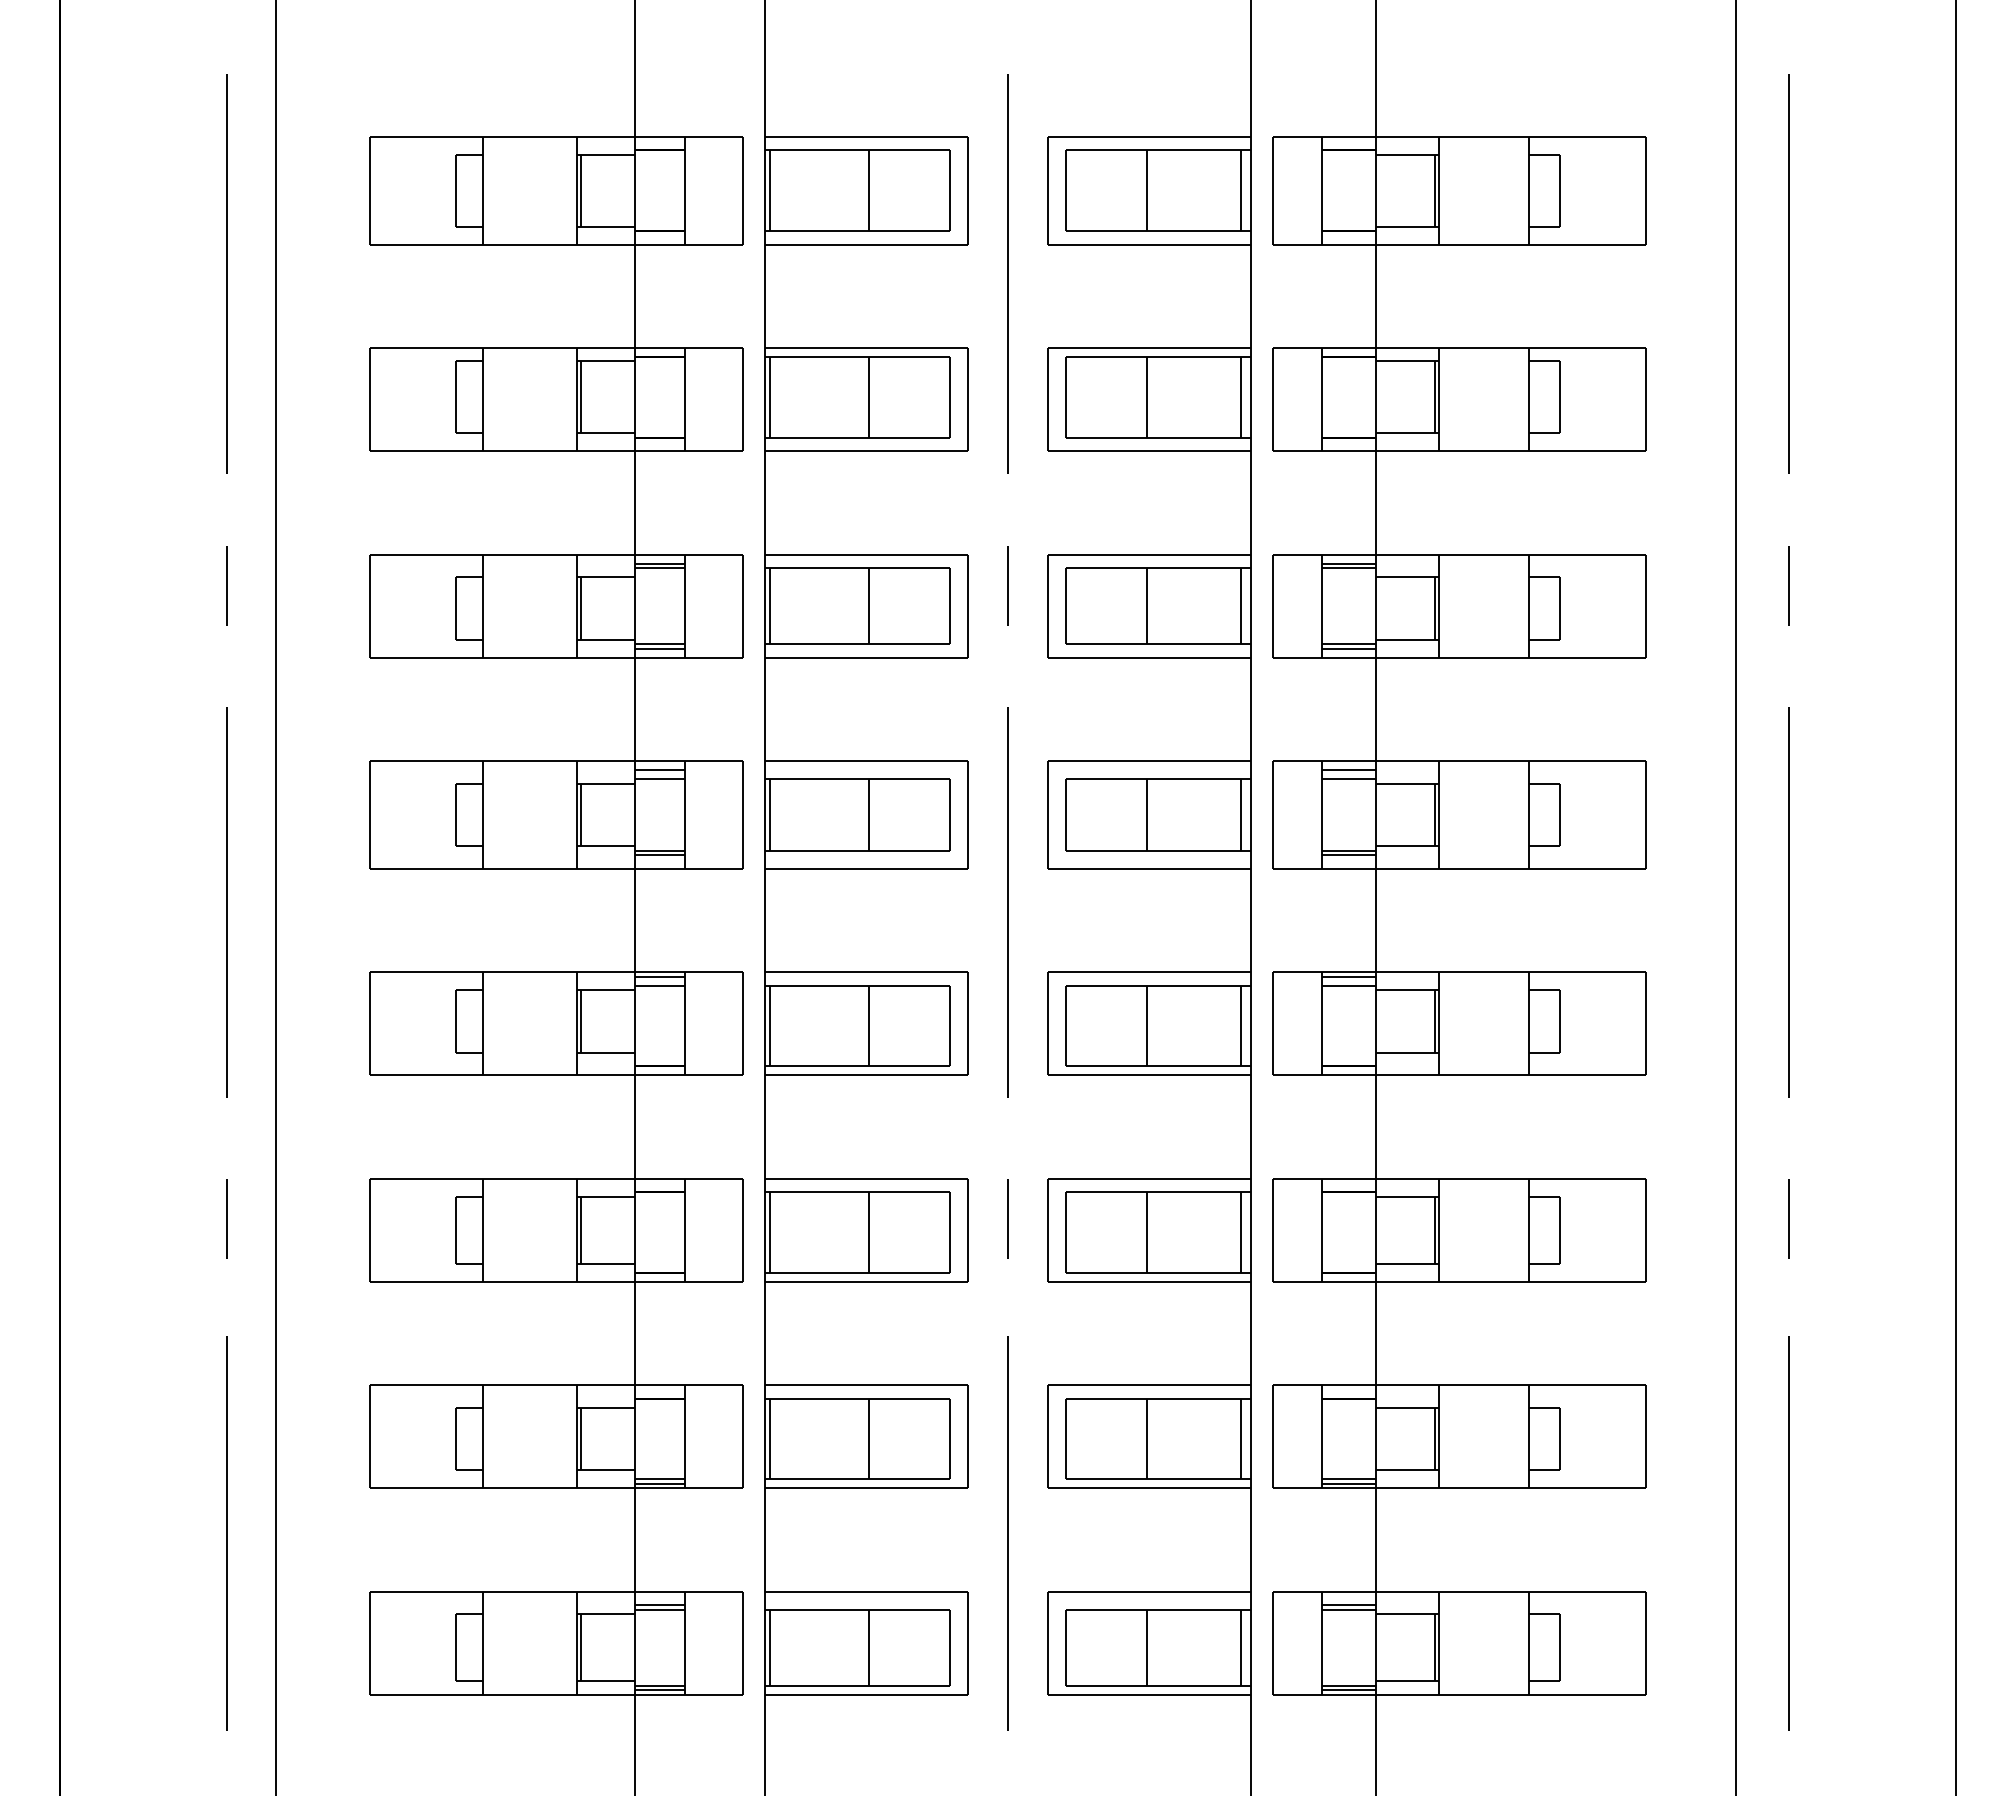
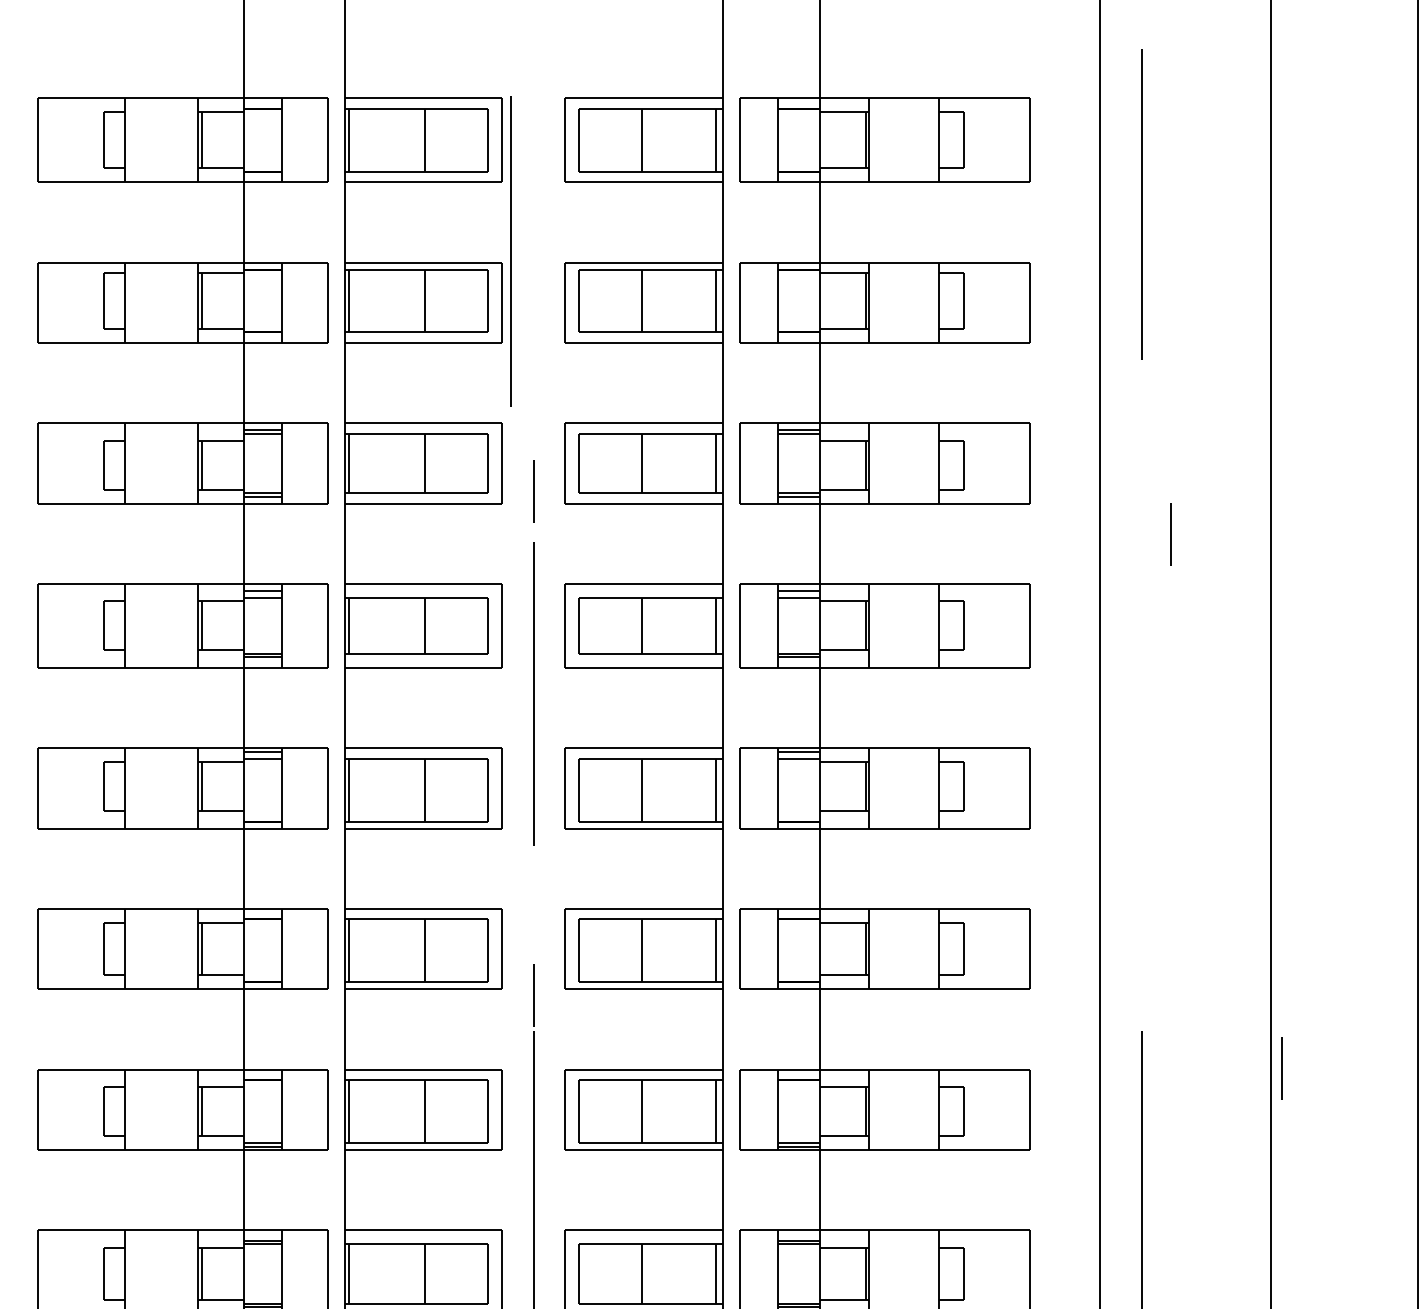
line: (1007, 273) -> (510, 251), moved
line: (1007, 585) -> (533, 490), moved
line: (1788, 585) -> (1170, 534), moved
line: (1788, 902) -> (1141, 694), removed
line: (1007, 1218) -> (533, 995), moved
line: (1788, 1218) -> (1281, 1067), moved

